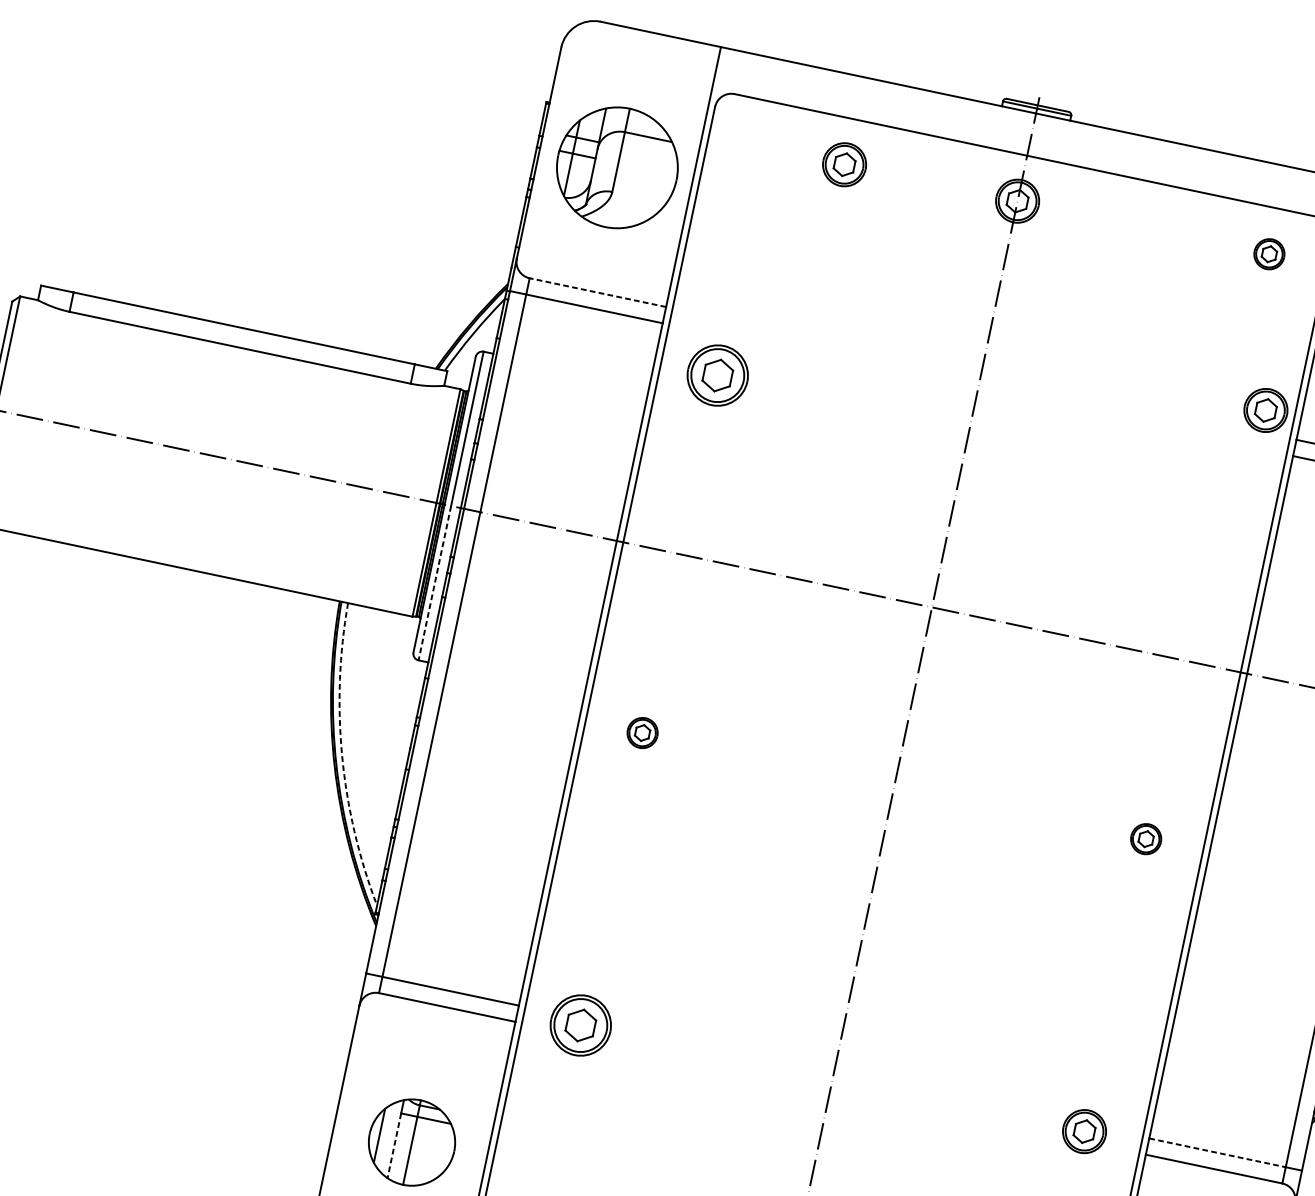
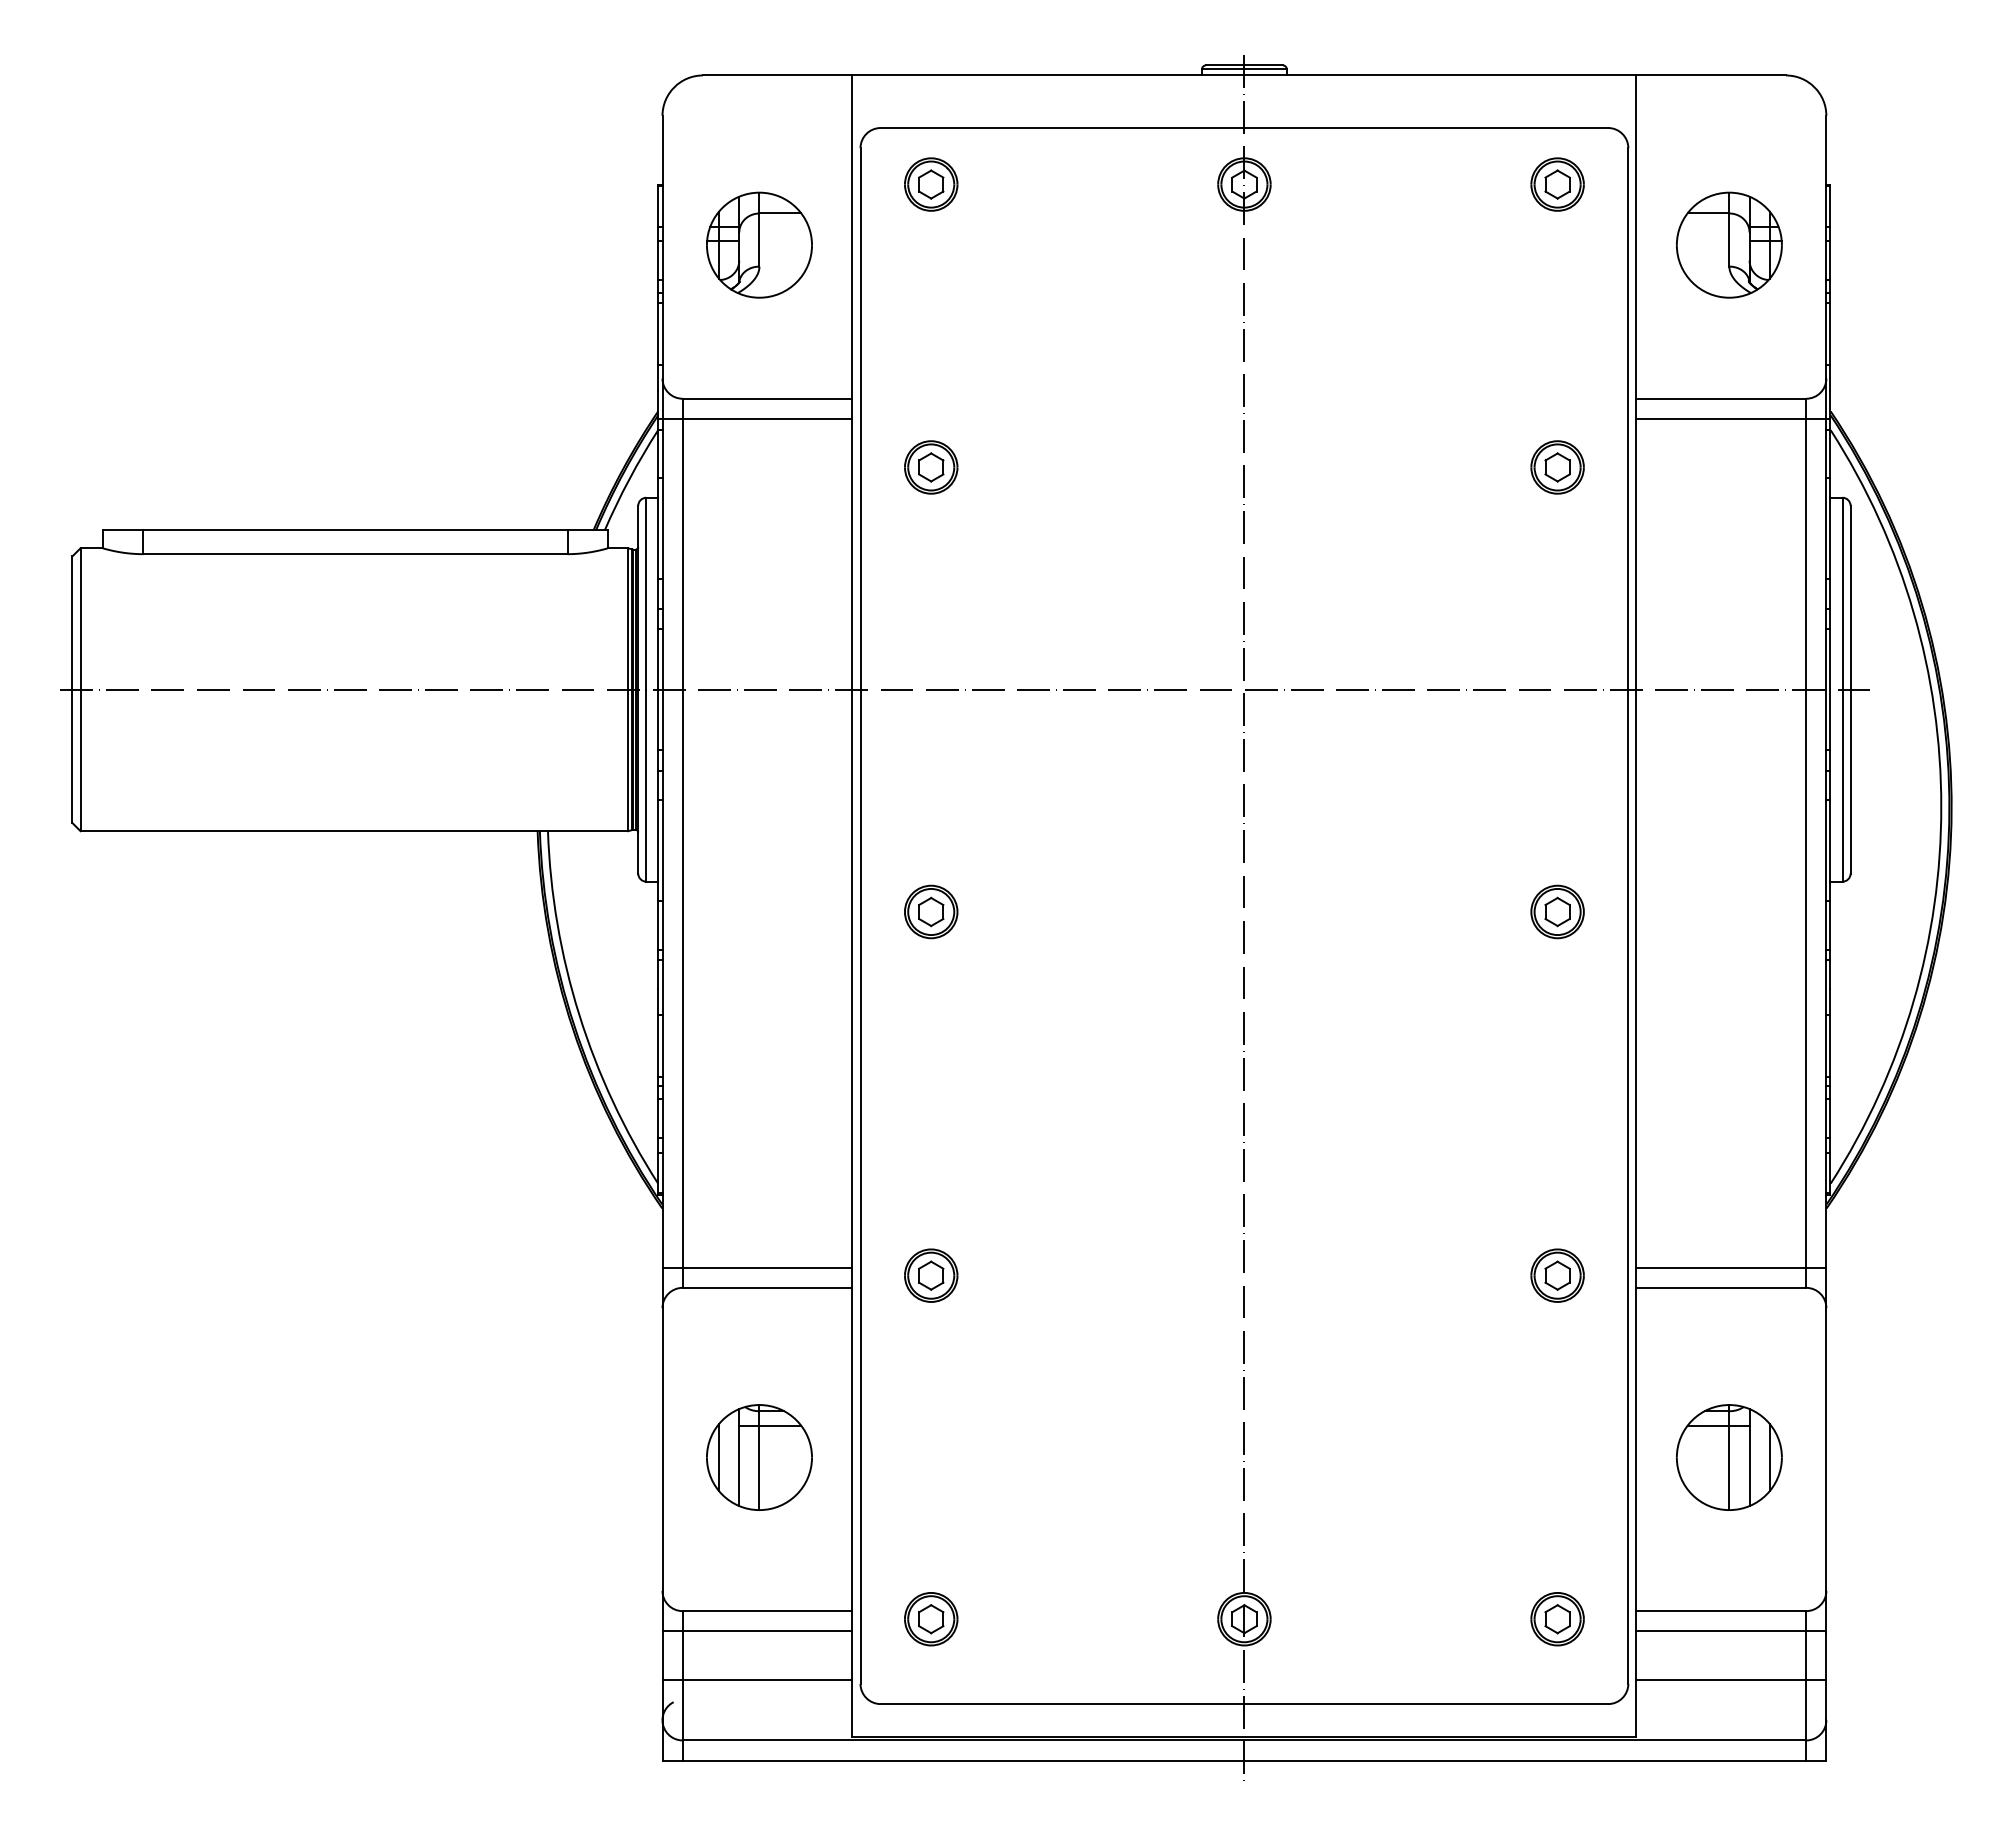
part: (844, 164) -> (931, 184), moved
part: (617, 167) -> (759, 244), size x0.71
part: (1269, 254) -> (1557, 184), size x1.43
line: (597, 292) -> (767, 398), dashed -> solid
part: (718, 375) -> (931, 467), size x0.71
part: (1265, 410) -> (1557, 467), moved
line: (435, 583) -> (646, 785), dashed -> solid
part: (642, 732) -> (931, 911), size x1.43
arc: (342, 755) -> (579, 1014), dashed -> solid
part: (1146, 838) -> (1557, 911), size x1.43
part: (581, 1025) -> (931, 1275), size x0.71
line: (394, 1146) -> (739, 1466), dashed -> solid
line: (1217, 1152) -> (1721, 1267), dashed -> solid

